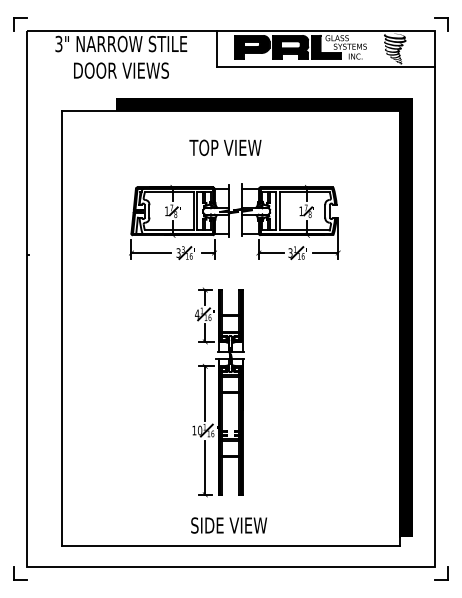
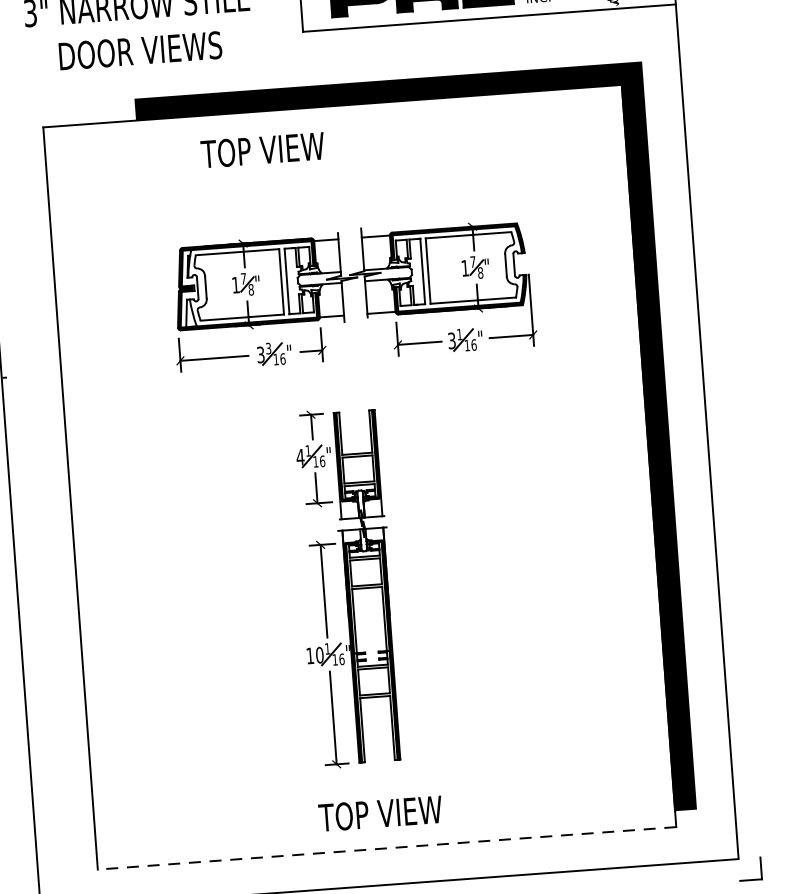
text: (225, 147) -> (262, 149), moved
text: (229, 525) -> (381, 813), SIDE VIEW -> TOP VIEW
line: (230, 545) -> (386, 847), solid -> dashed

